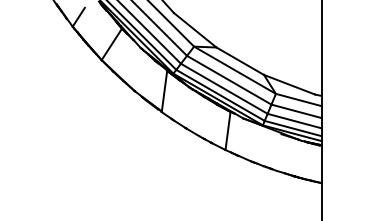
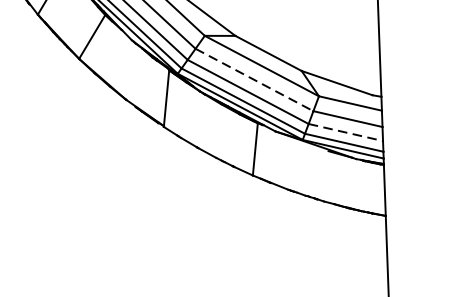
line: (229, 80) -> (254, 80), solid -> dashed
line: (294, 121) -> (345, 133), solid -> dashed

